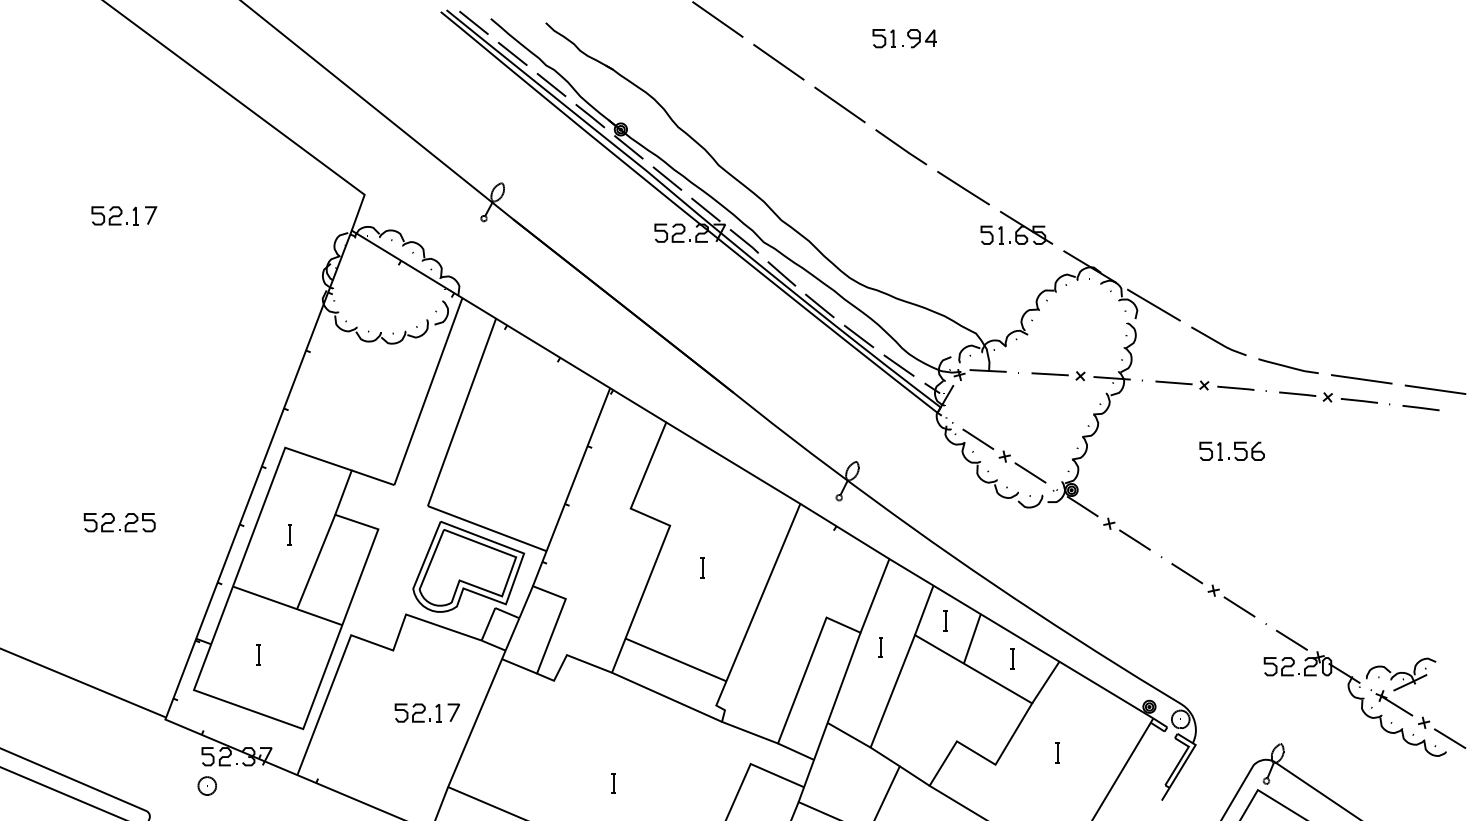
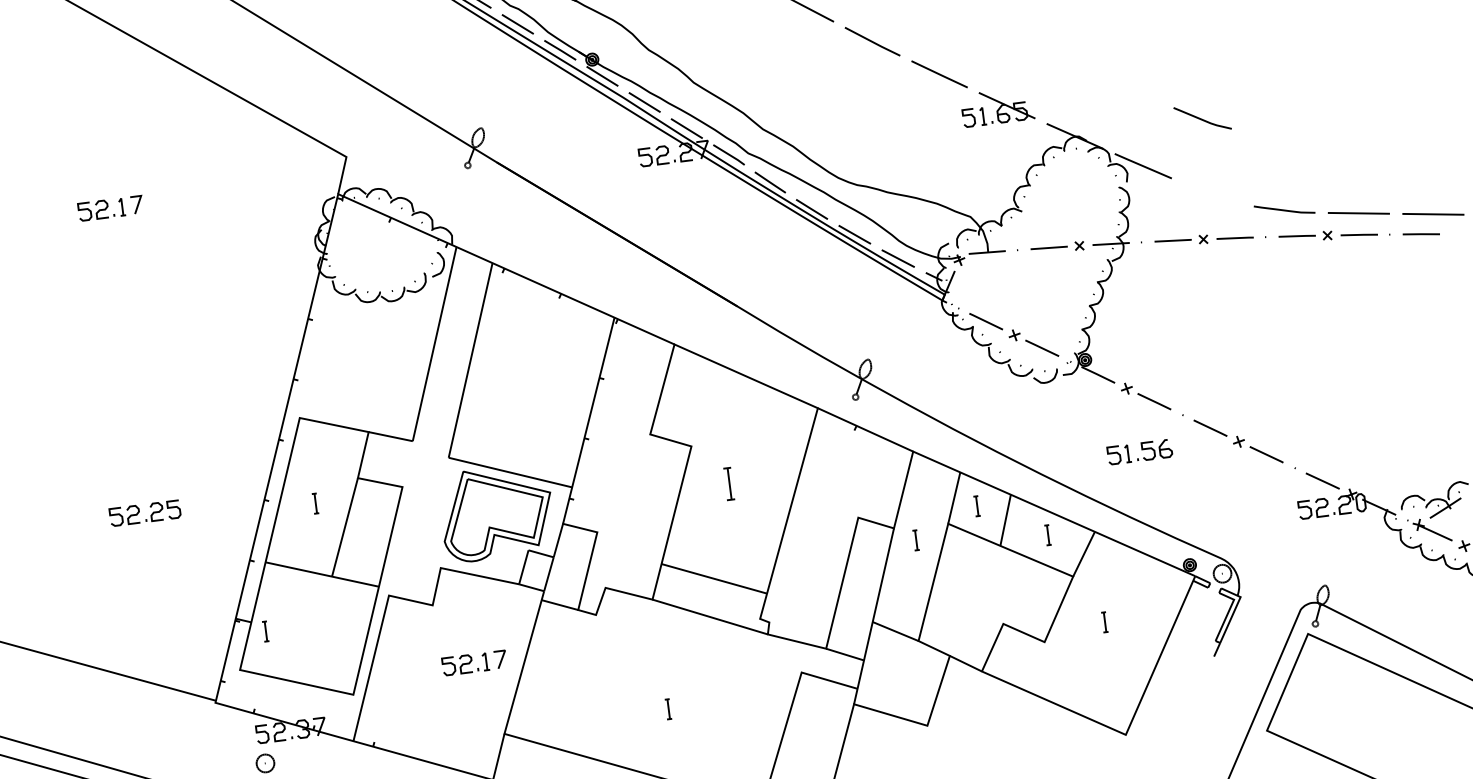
line: (1218, 341) -> (1202, 118), moved
part: (1231, 450) -> (1139, 451), moved
part: (702, 567) -> (728, 483), size x1.6
part: (258, 654) -> (265, 630), moved

